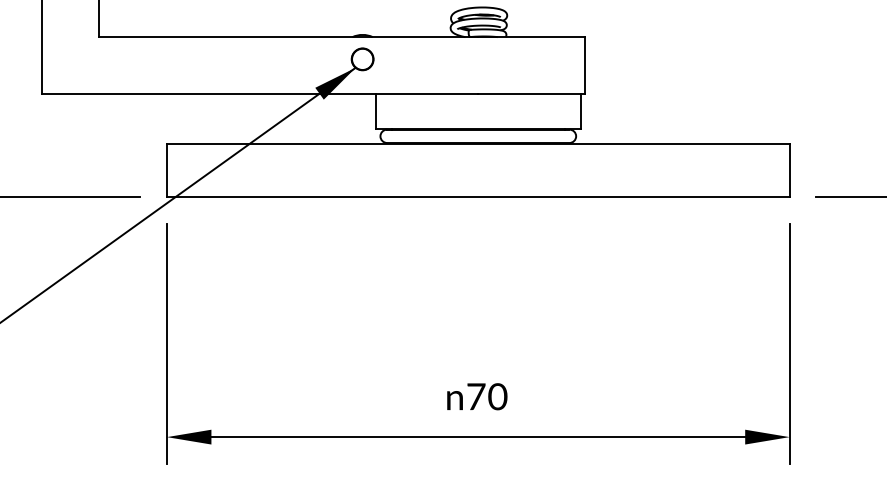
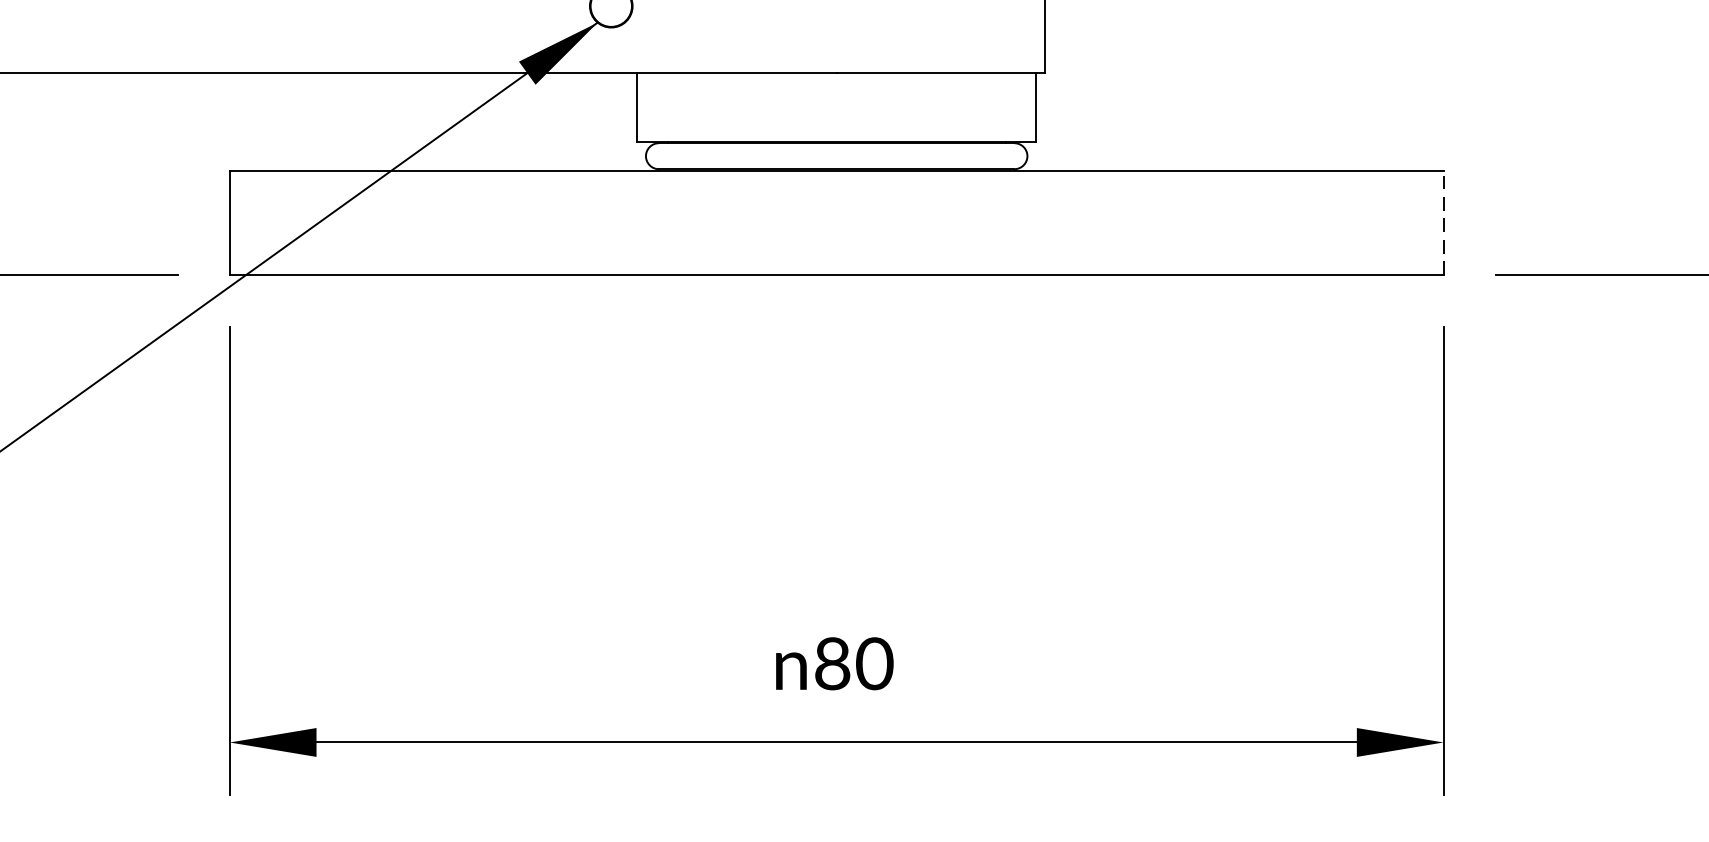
line: (789, 170) -> (1443, 222), solid -> dashed
text: (476, 396) -> (833, 663), 70 -> 80

